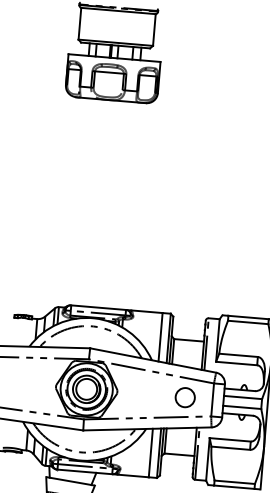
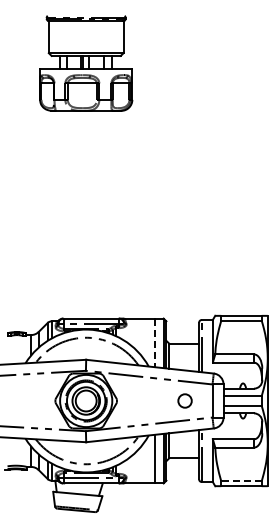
line: (160, 337) -> (155, 343), solid -> dashed
circle: (184, 397) -> (184, 400), size x0.7
line: (234, 482) -> (241, 481), solid -> dashed

